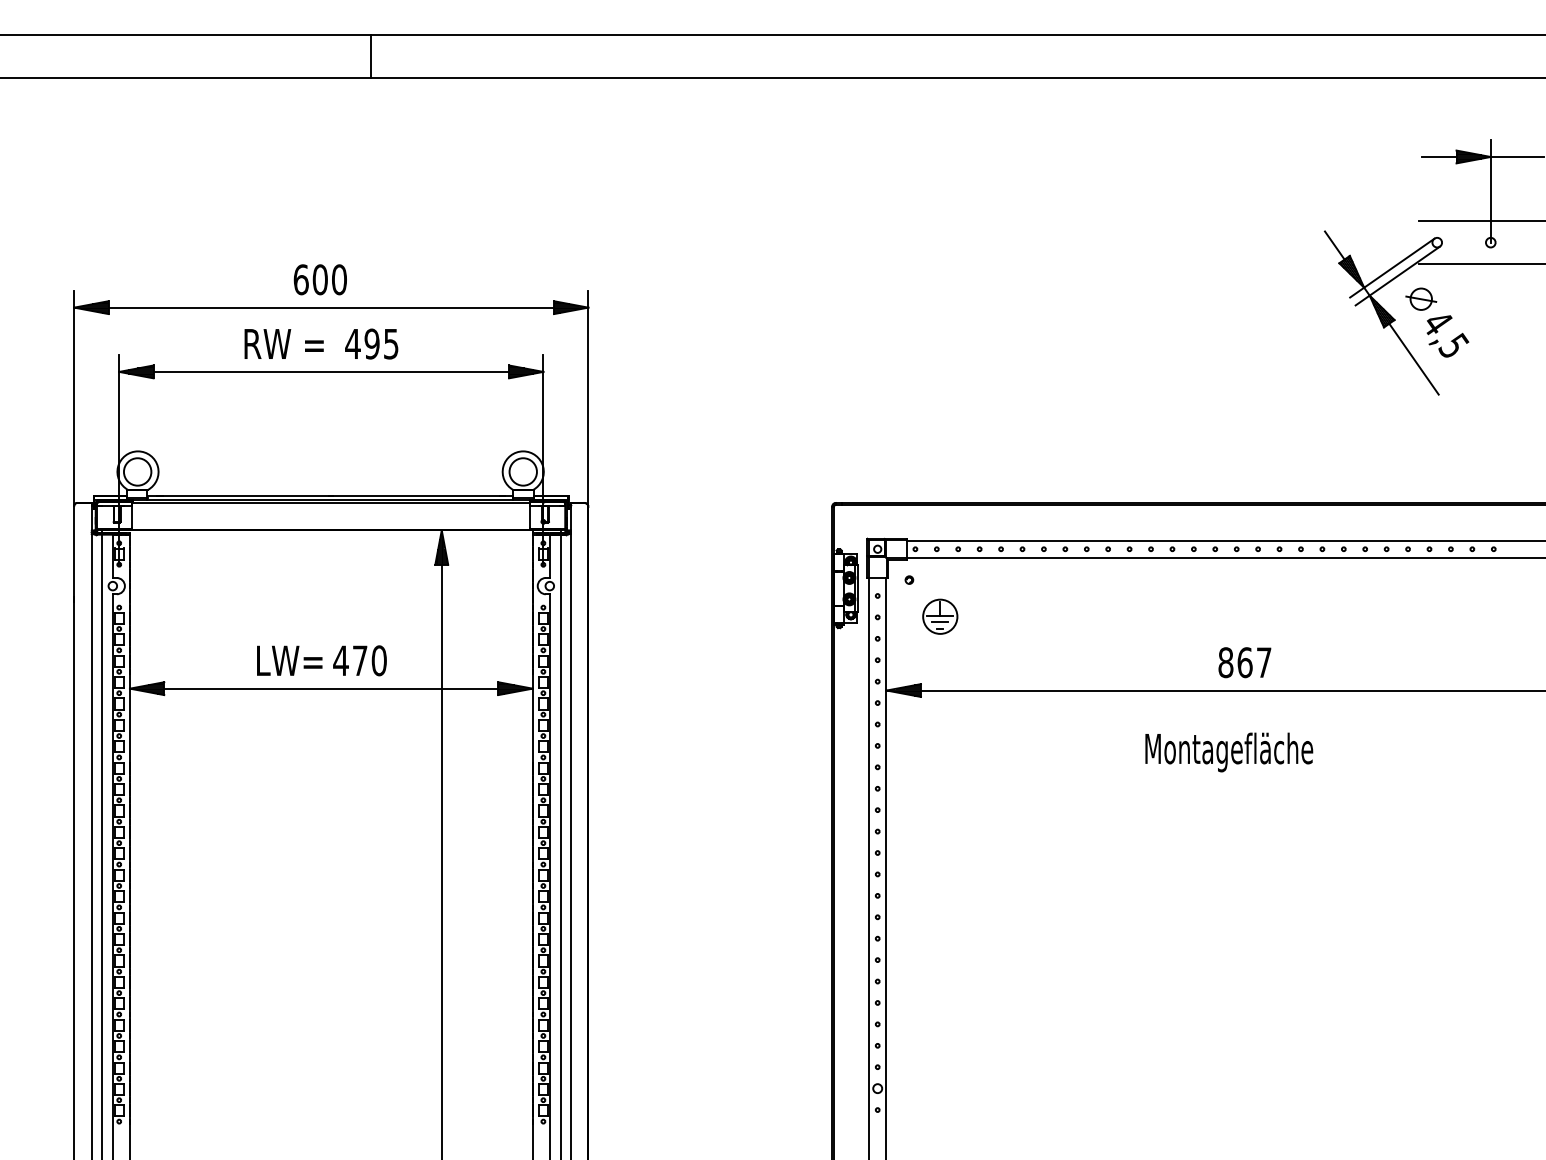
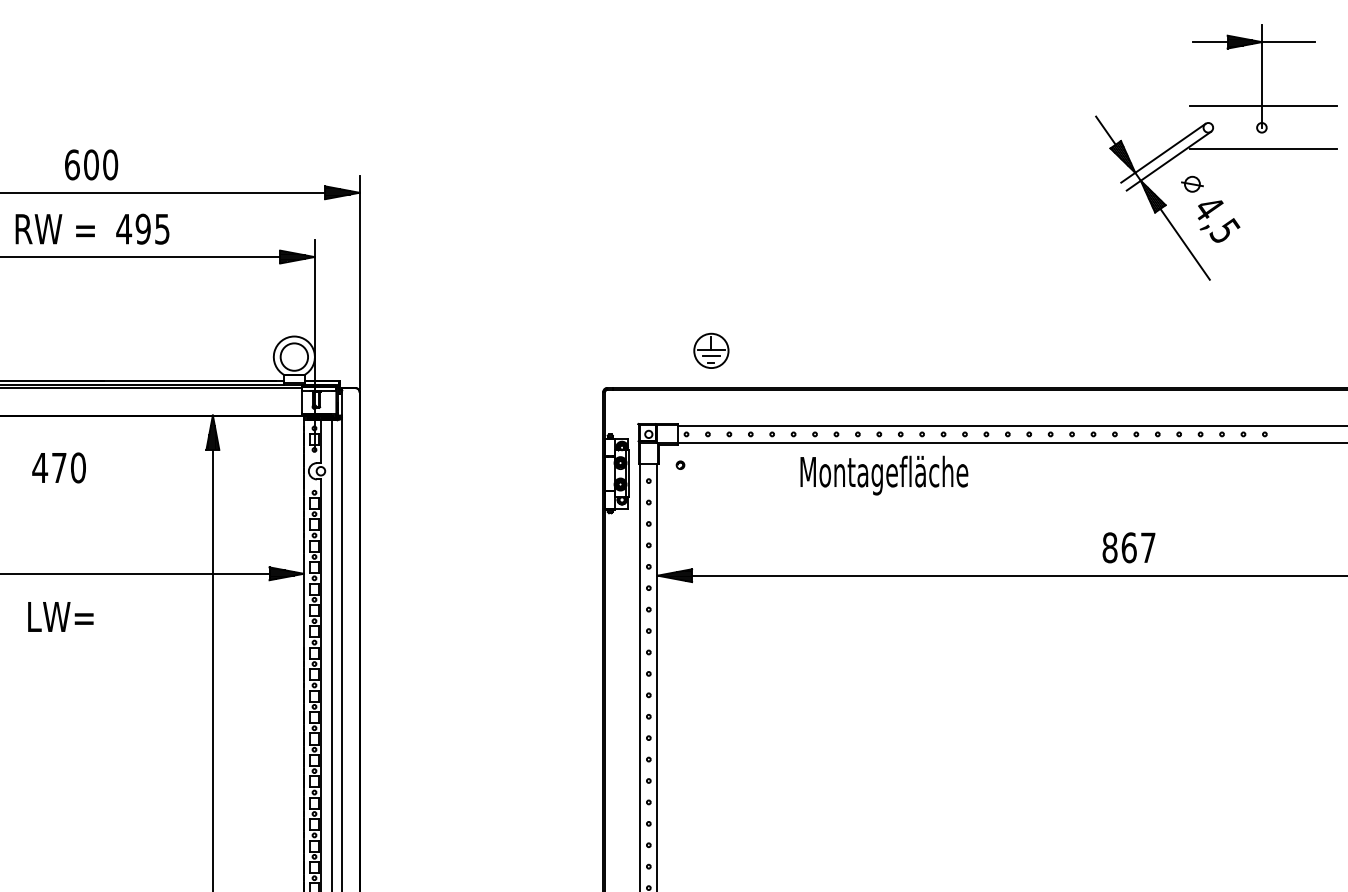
part: (1421, 298) -> (1192, 183), size x0.7
part: (940, 616) -> (711, 350), moved
text: (289, 660) -> (60, 616), moved
text: (359, 660) -> (58, 467), moved
text: (1244, 662) -> (1128, 547), moved
text: (1229, 752) -> (884, 475), moved

